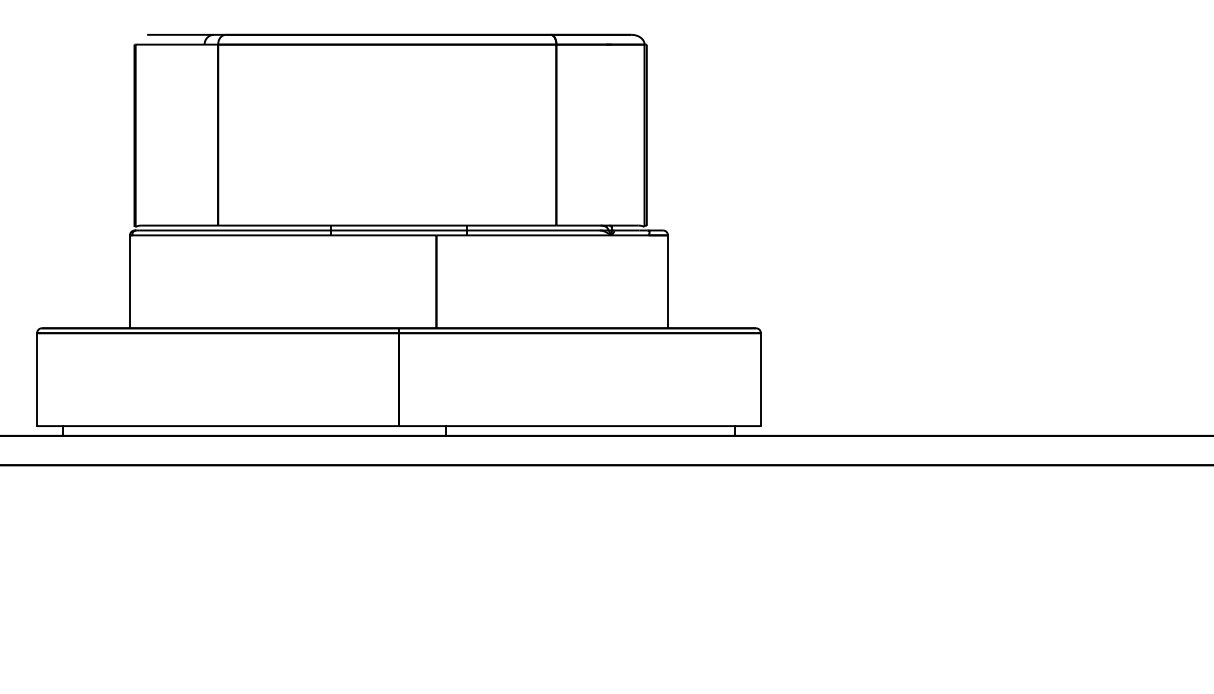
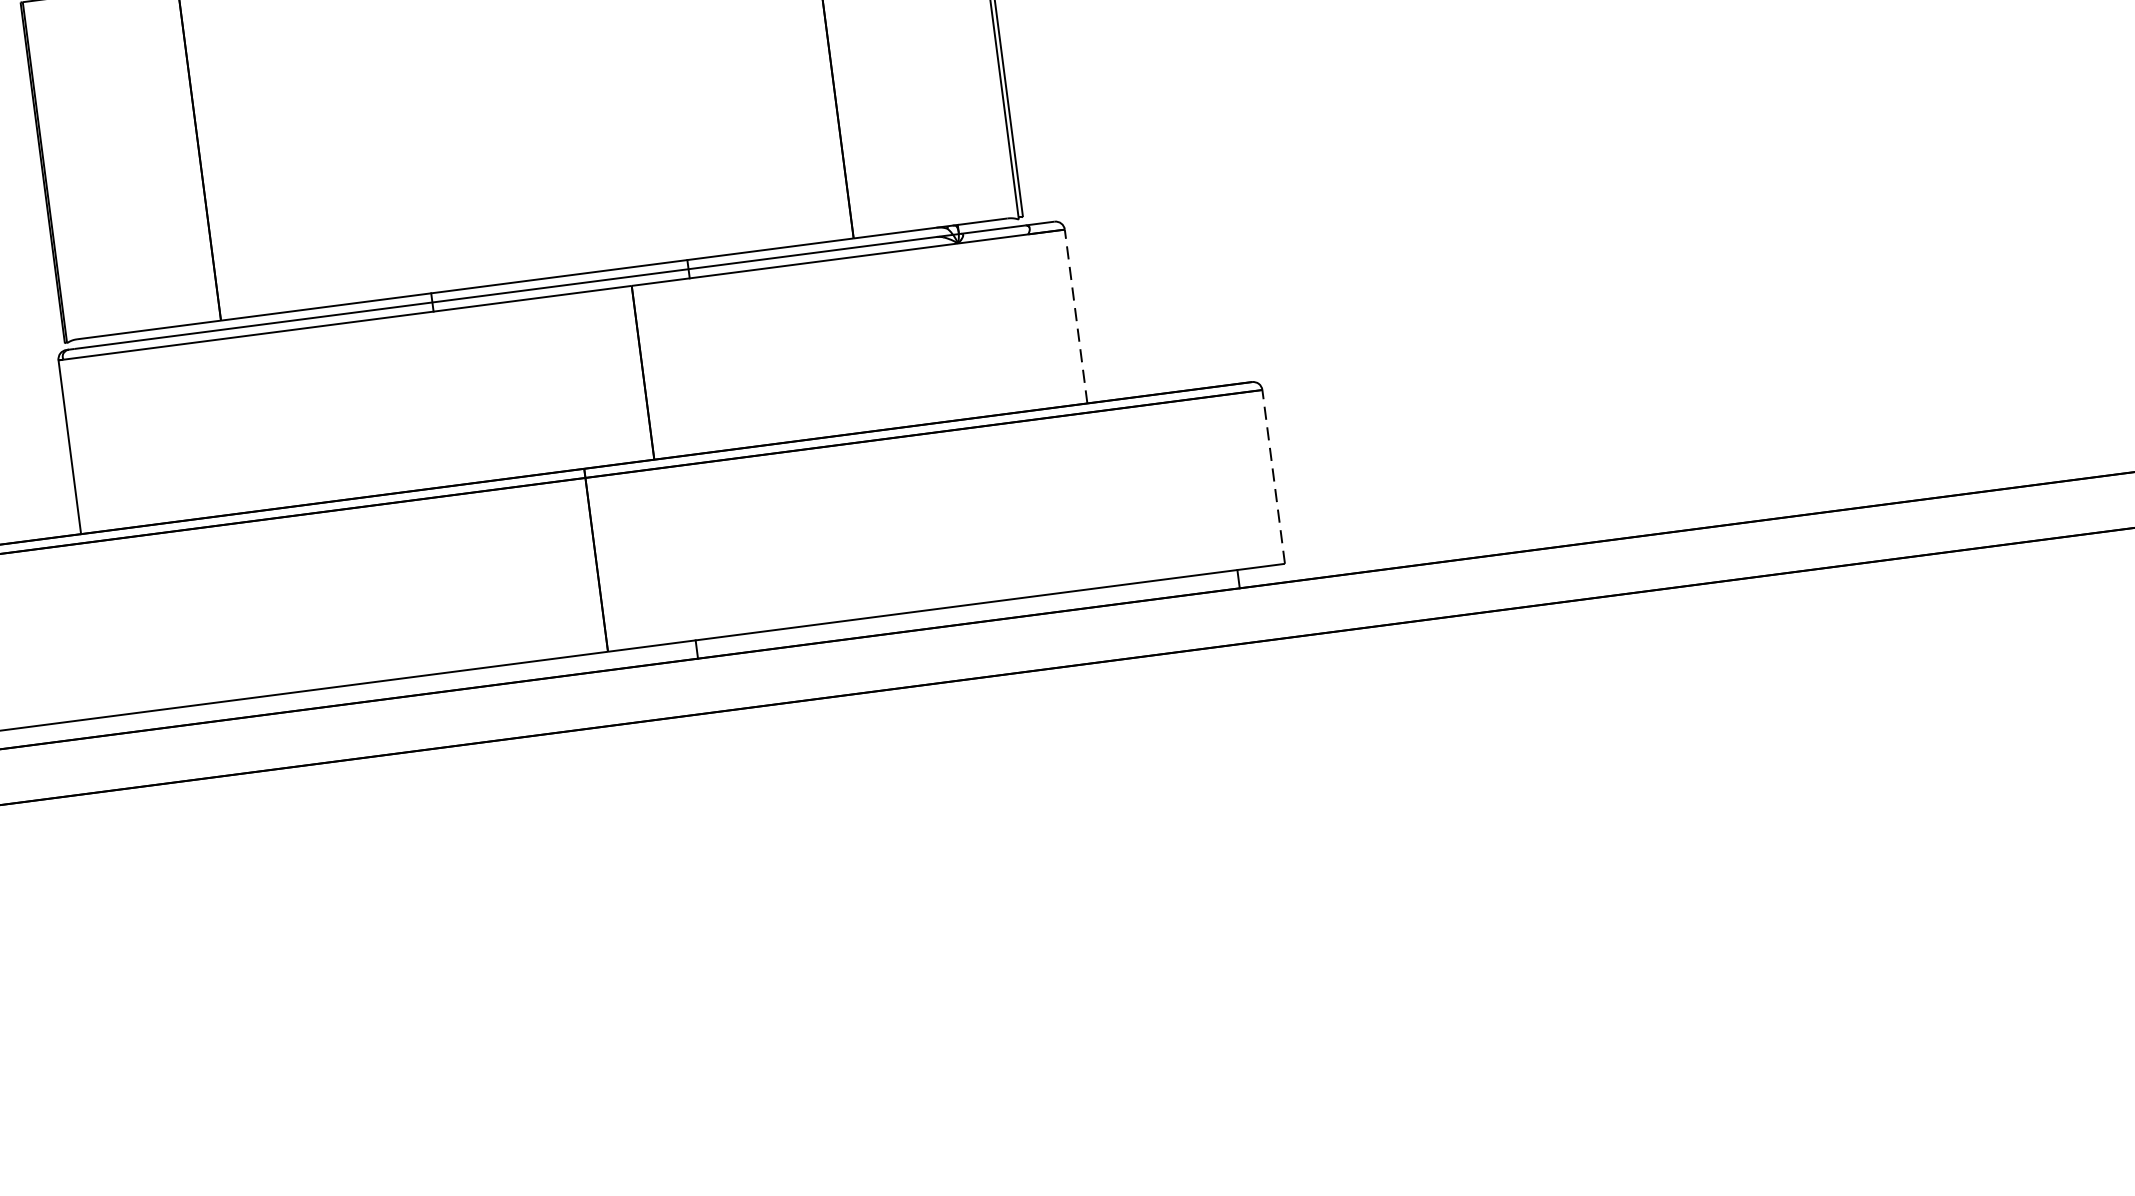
line: (667, 281) -> (1075, 316), solid -> dashed
line: (760, 379) -> (1272, 476), solid -> dashed

